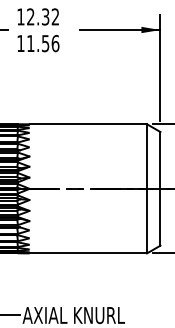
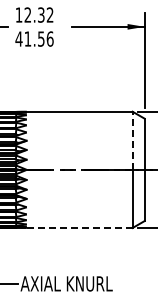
text: (20, 42) -> (18, 38), 11.56 -> 41.56
line: (146, 156) -> (132, 140), solid -> dashed
line: (88, 253) -> (79, 228), solid -> dashed

